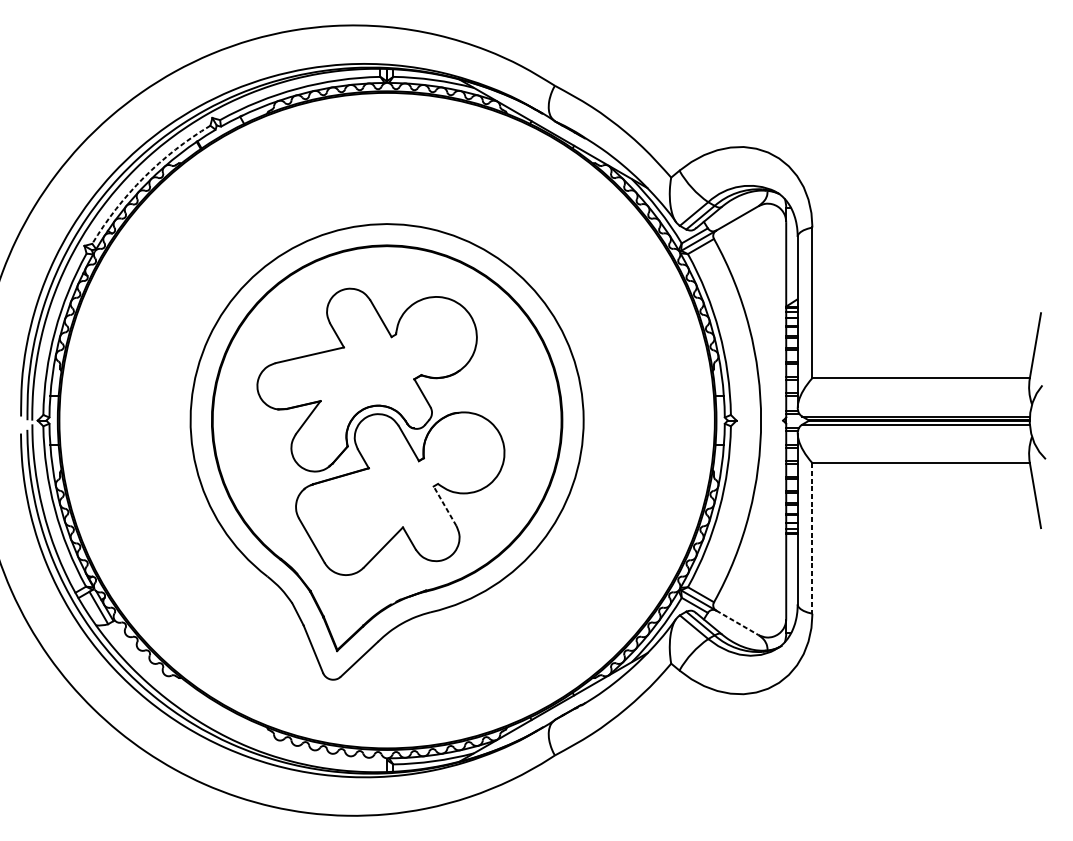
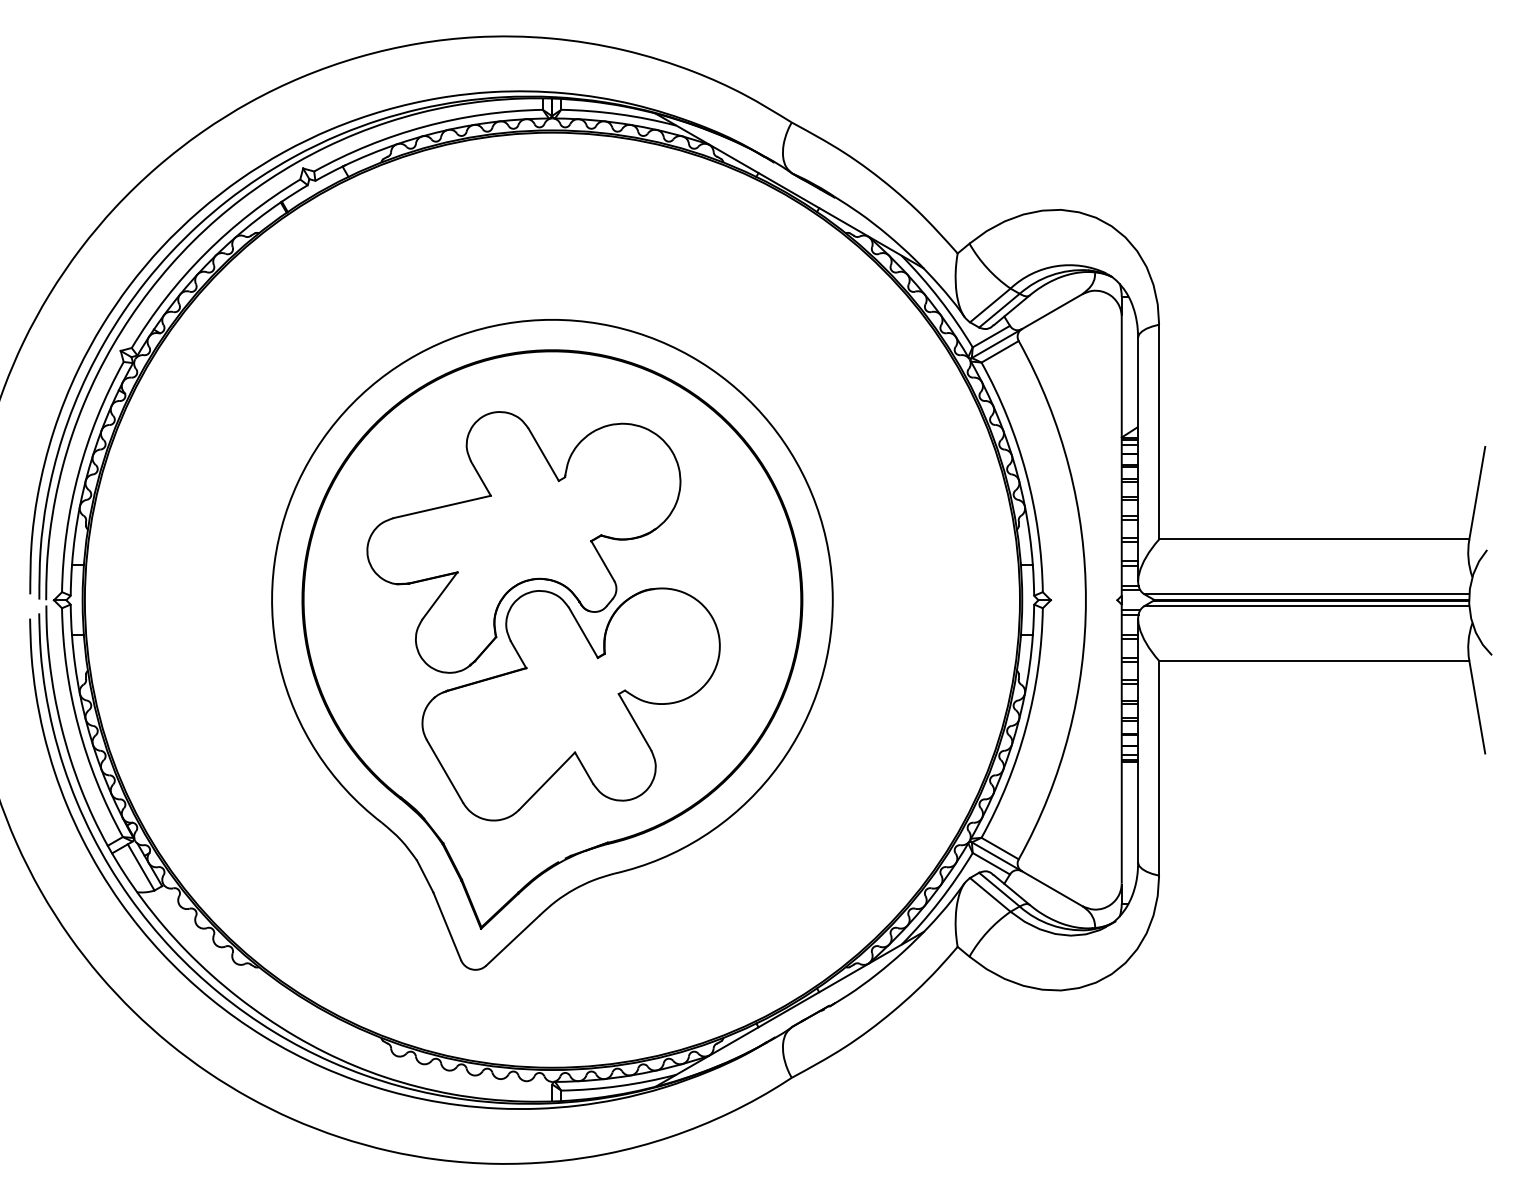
arc: (143, 177) -> (205, 253), dashed -> solid
line: (444, 505) -> (634, 721), dashed -> solid
line: (812, 538) -> (1159, 768), dashed -> solid
line: (737, 622) -> (1052, 888), dashed -> solid

